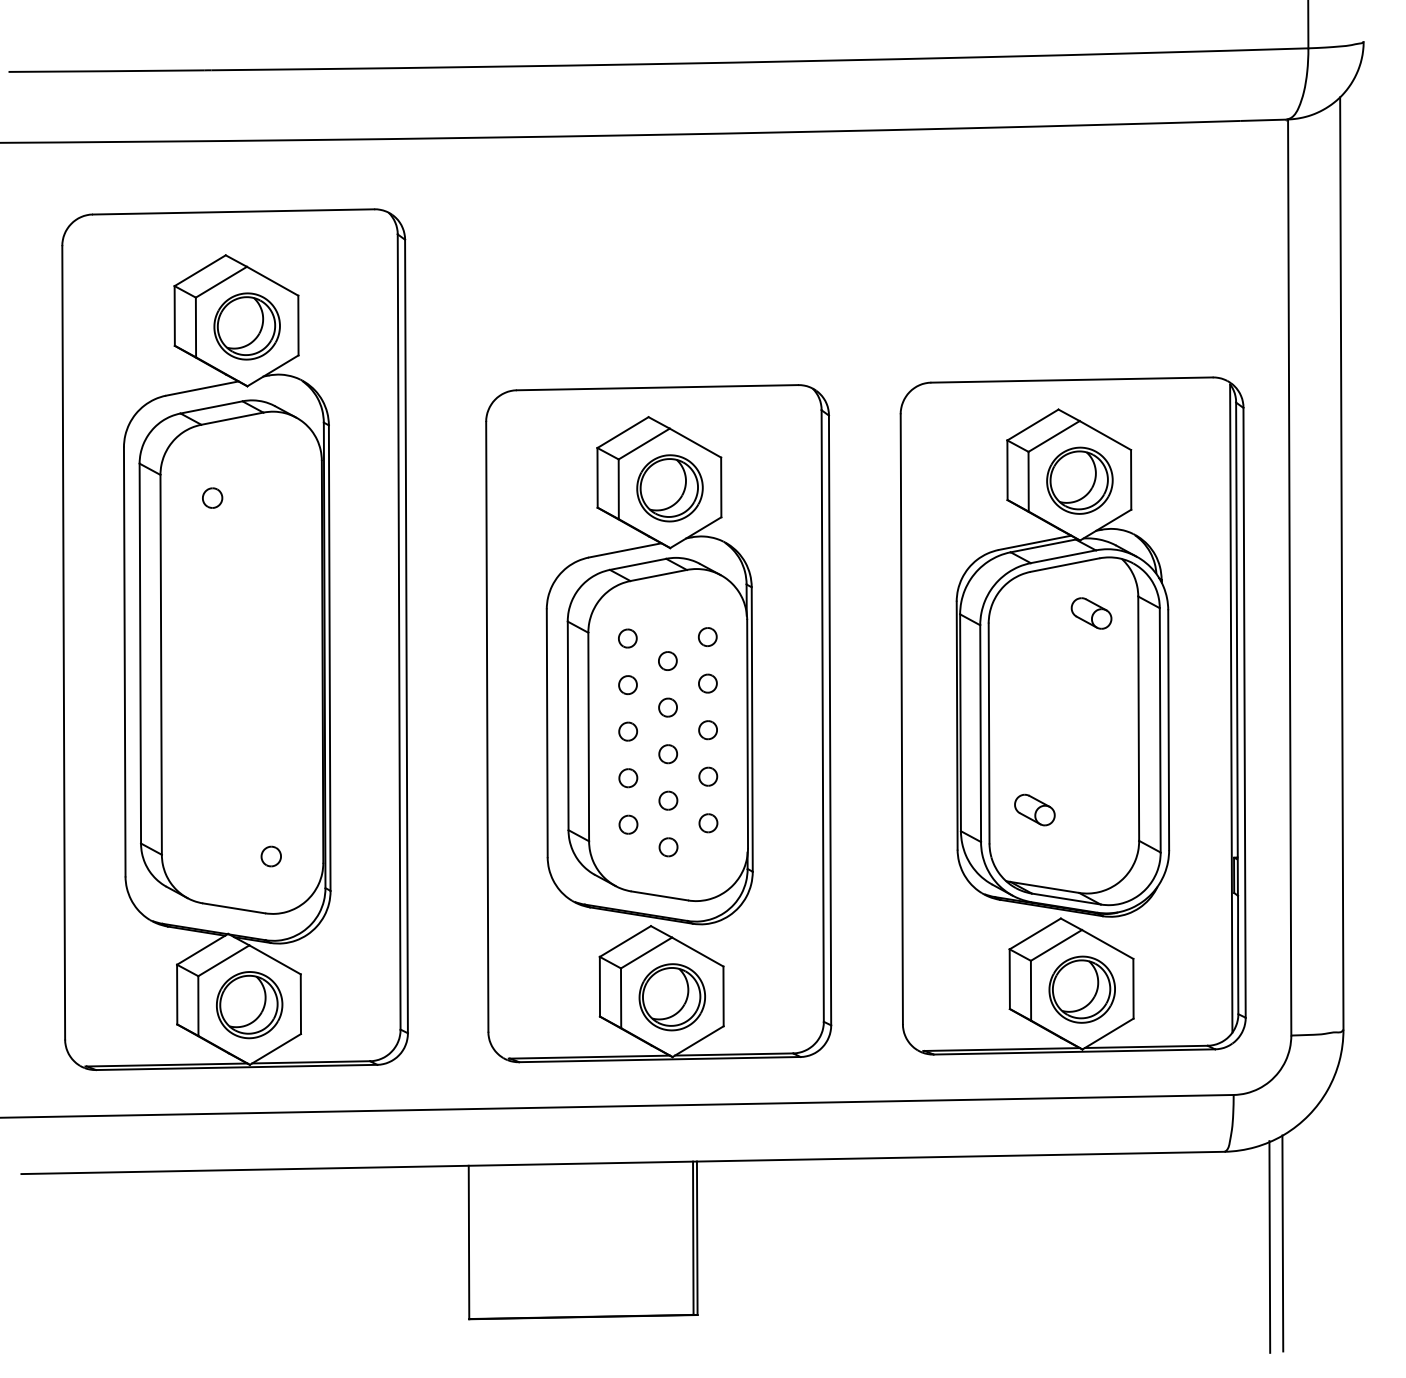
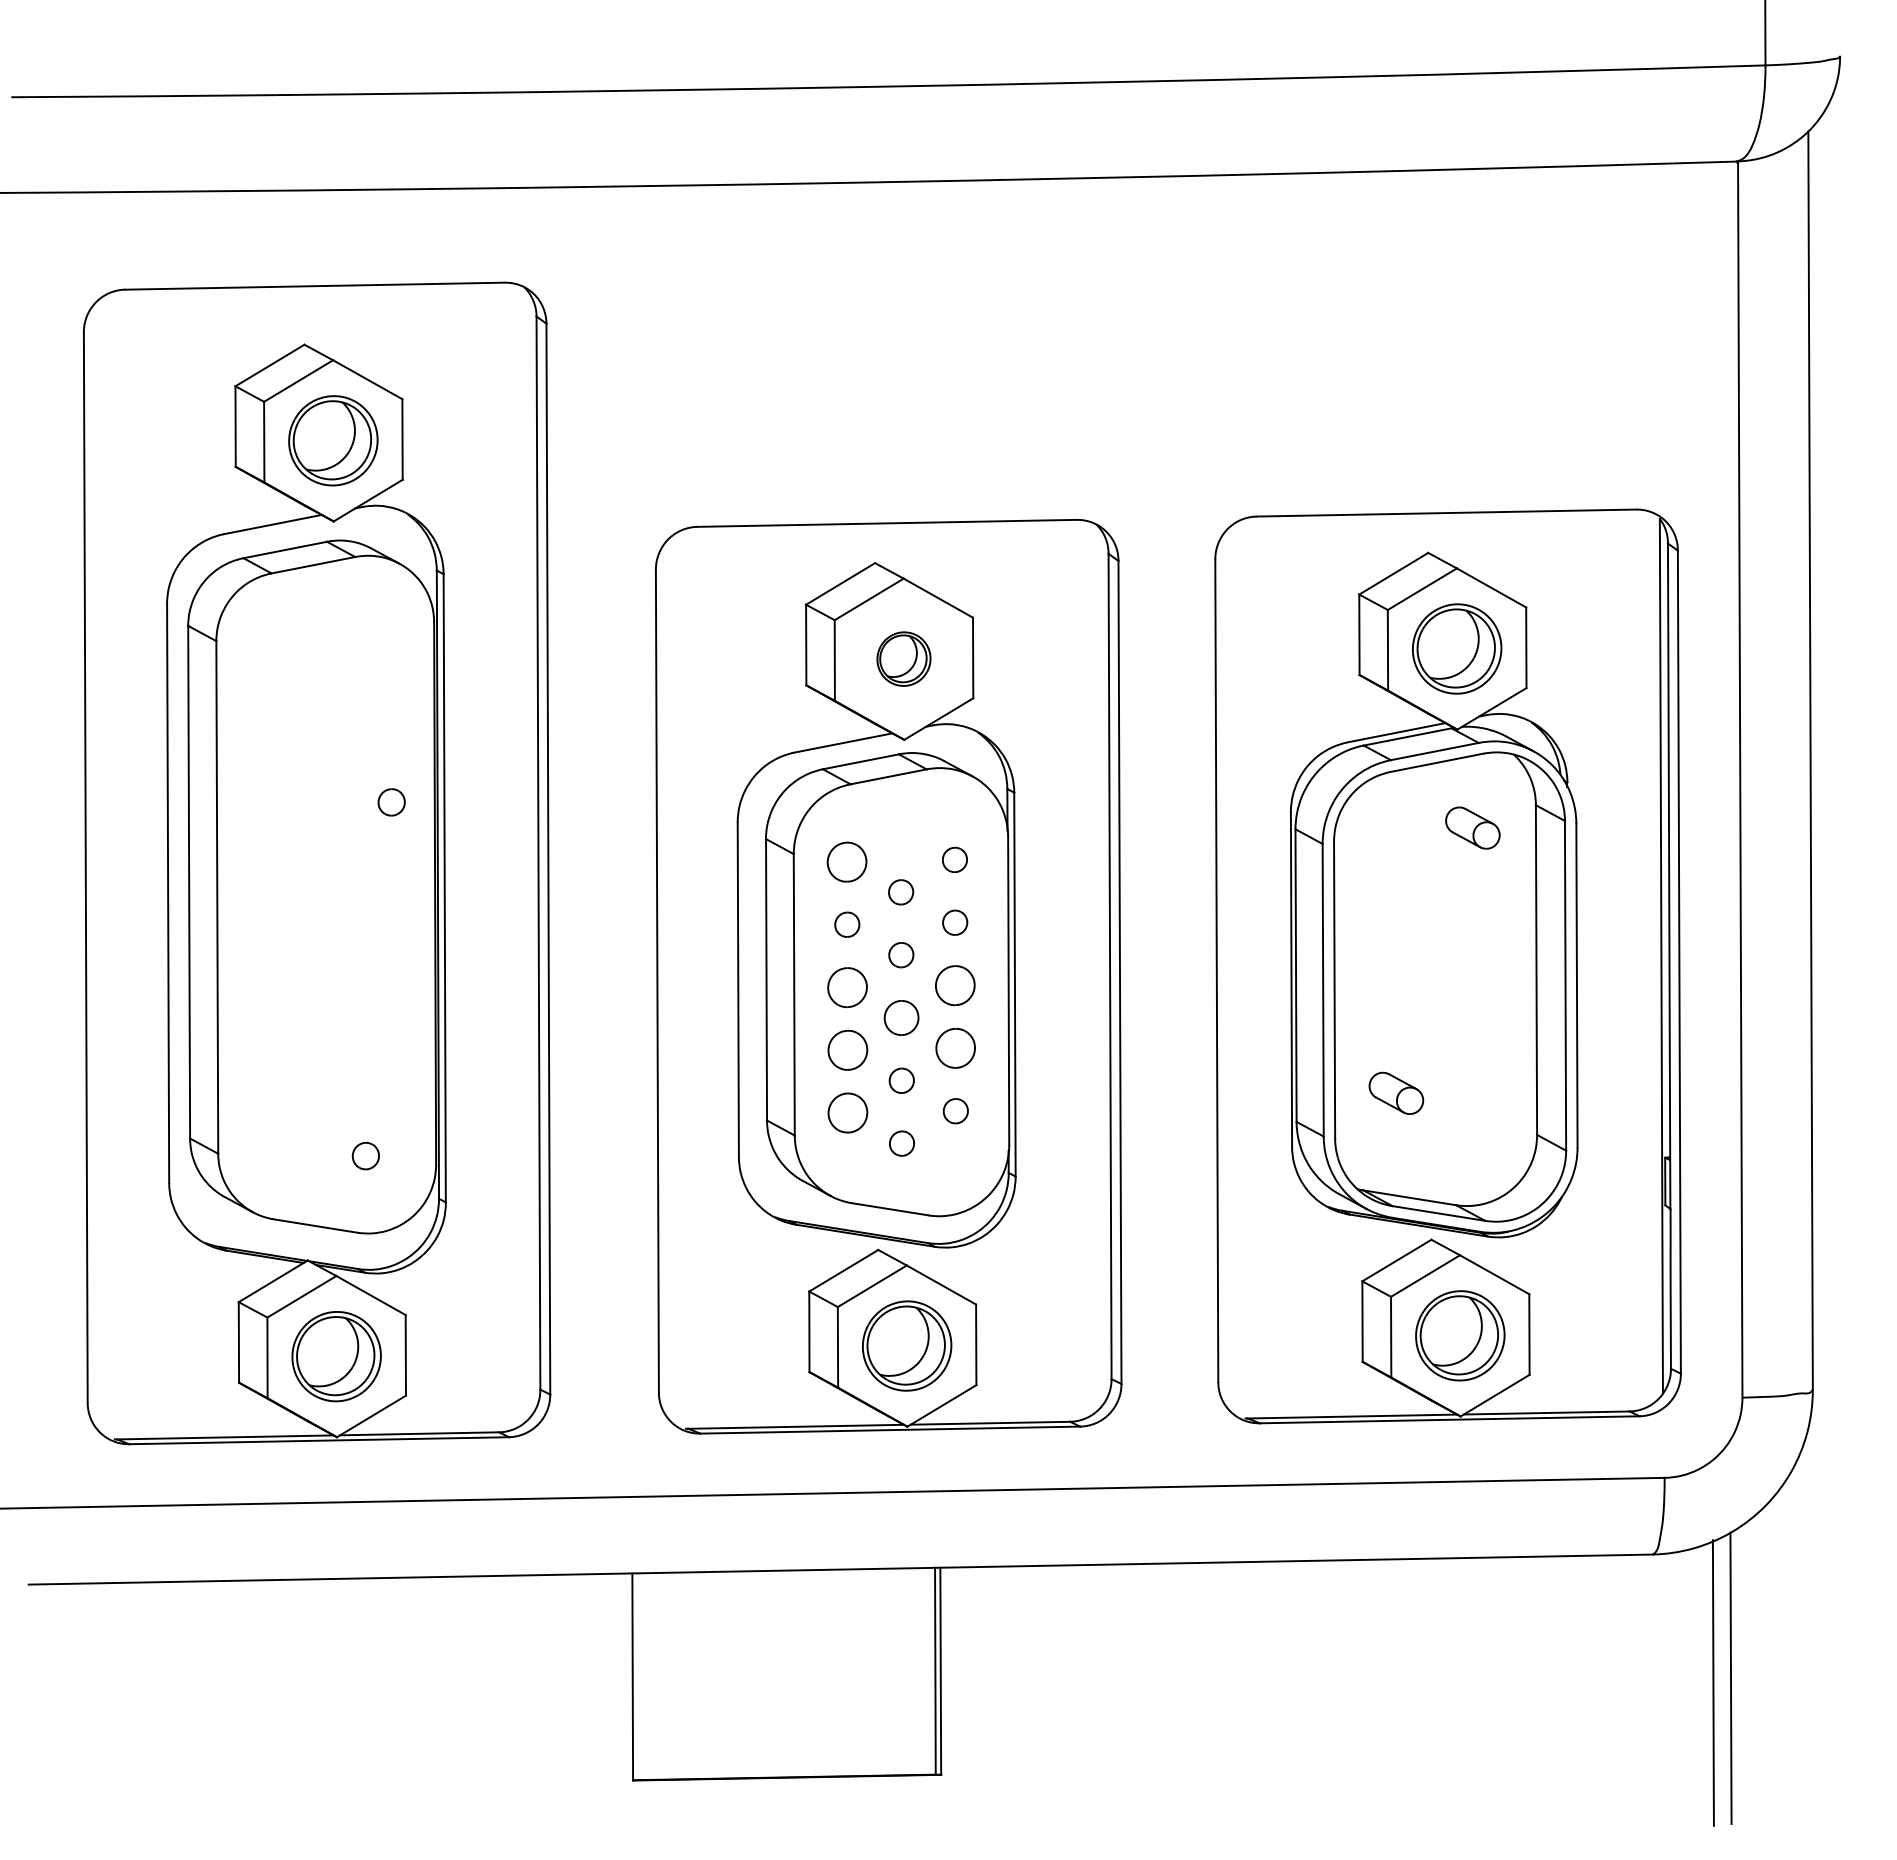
part: (669, 487) -> (903, 658), size x0.6
part: (212, 498) -> (391, 802), moved
part: (627, 638) -> (846, 861), size x1.6
part: (708, 730) -> (955, 985), size x1.6
part: (628, 731) -> (847, 987), size x1.6
part: (668, 753) -> (901, 1017), size x1.4
part: (708, 776) -> (955, 1048), size x1.6
part: (628, 778) -> (847, 1050), size x1.6
part: (628, 824) -> (847, 1113), size x1.6

